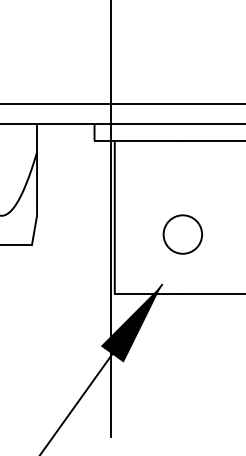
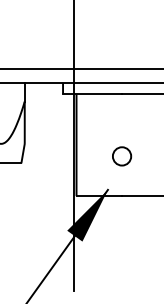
circle: (183, 234) -> (122, 156), size x0.71

